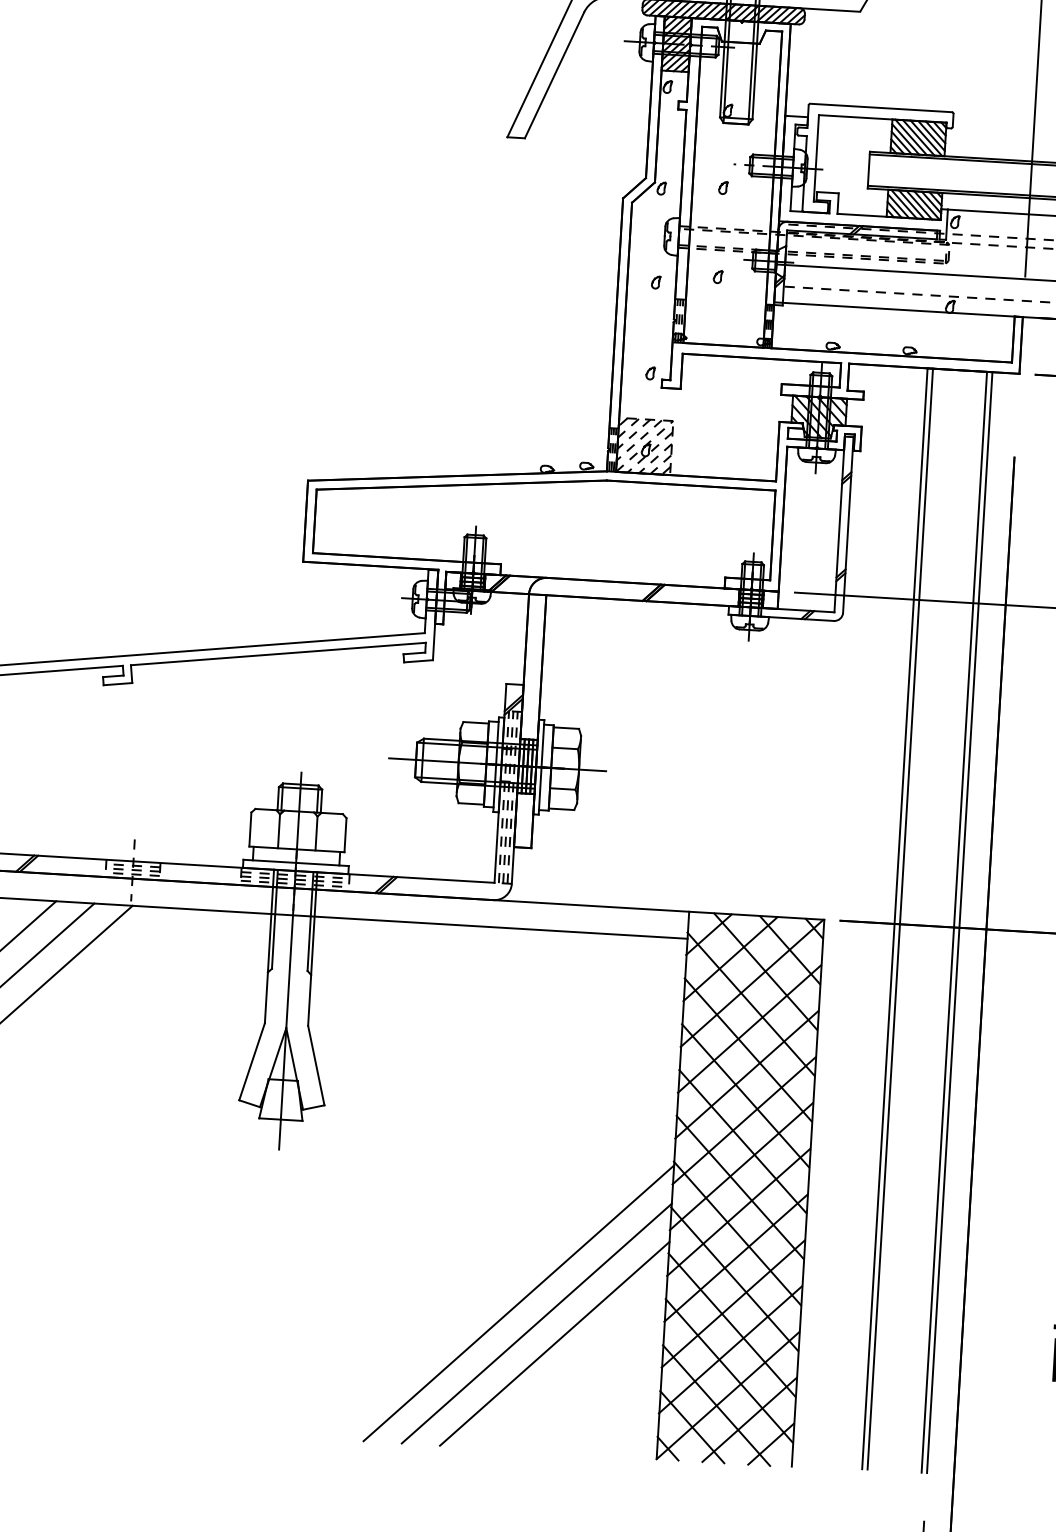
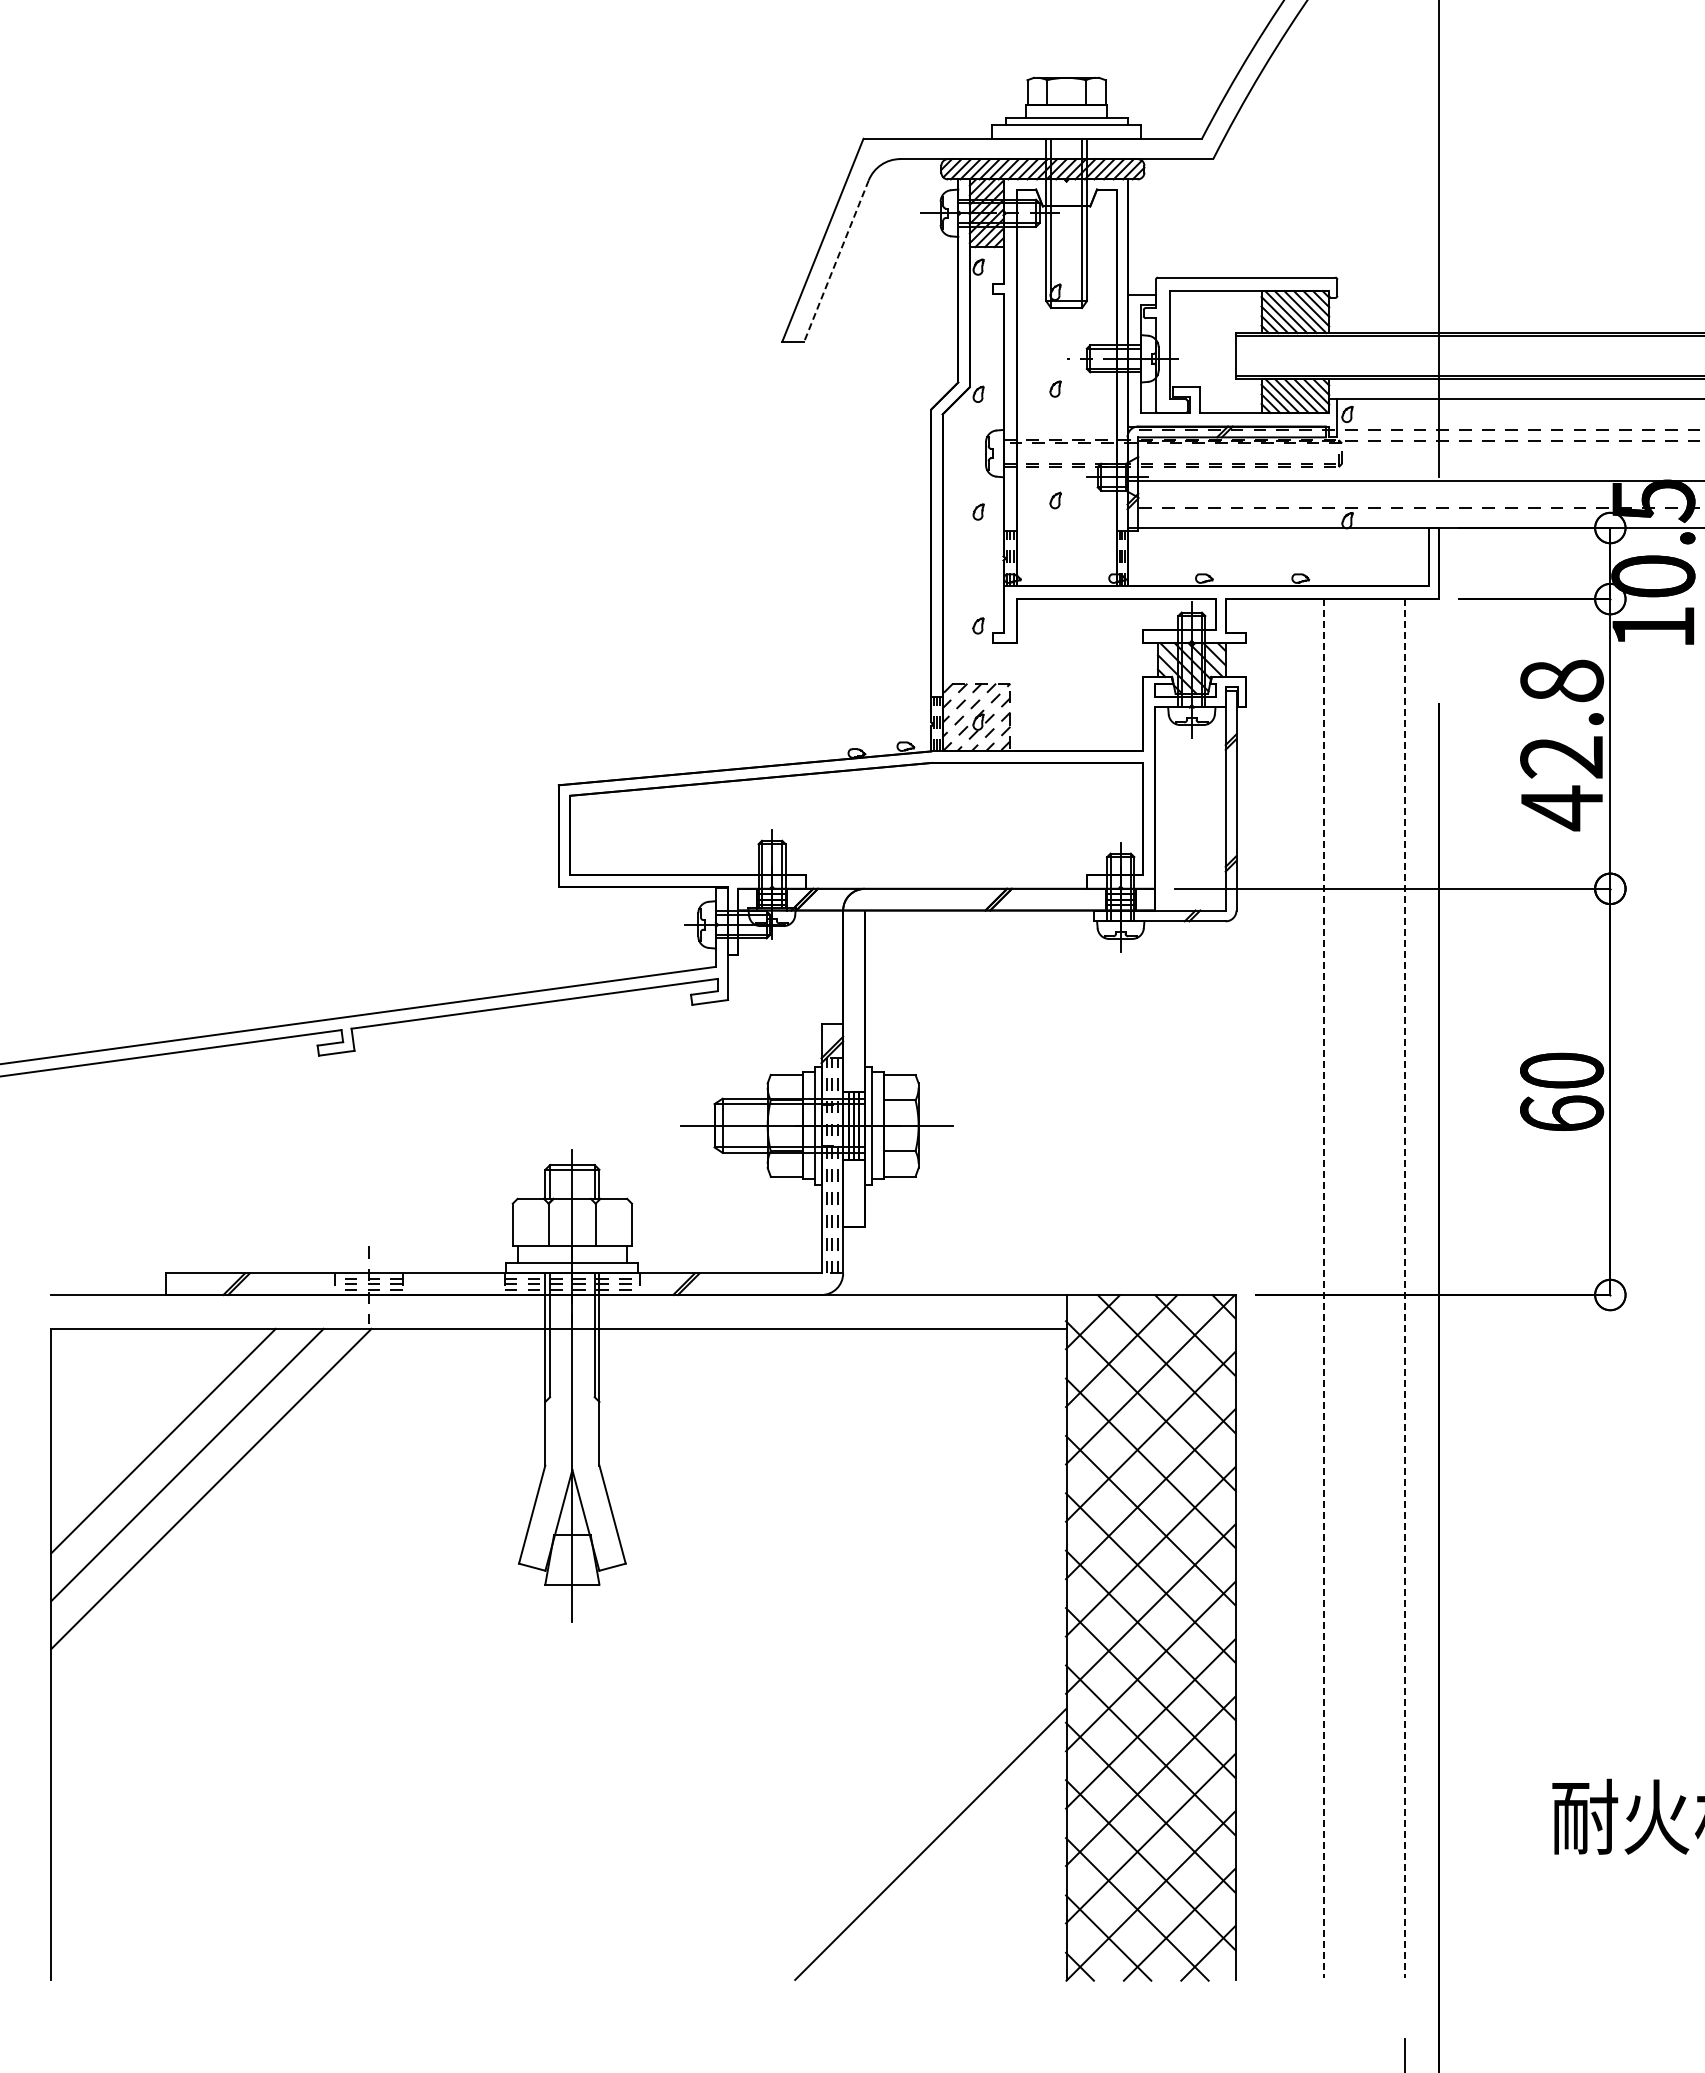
line: (554, 75) -> (836, 261), solid -> dashed
line: (894, 919) -> (1323, 1289), solid -> dashed
line: (900, 919) -> (1330, 1288), removed
line: (954, 922) -> (1398, 1288), removed
line: (960, 923) -> (1405, 1289), solid -> dashed
line: (518, 1302) -> (882, 1795), removed
line: (536, 1322) -> (906, 1819), removed

